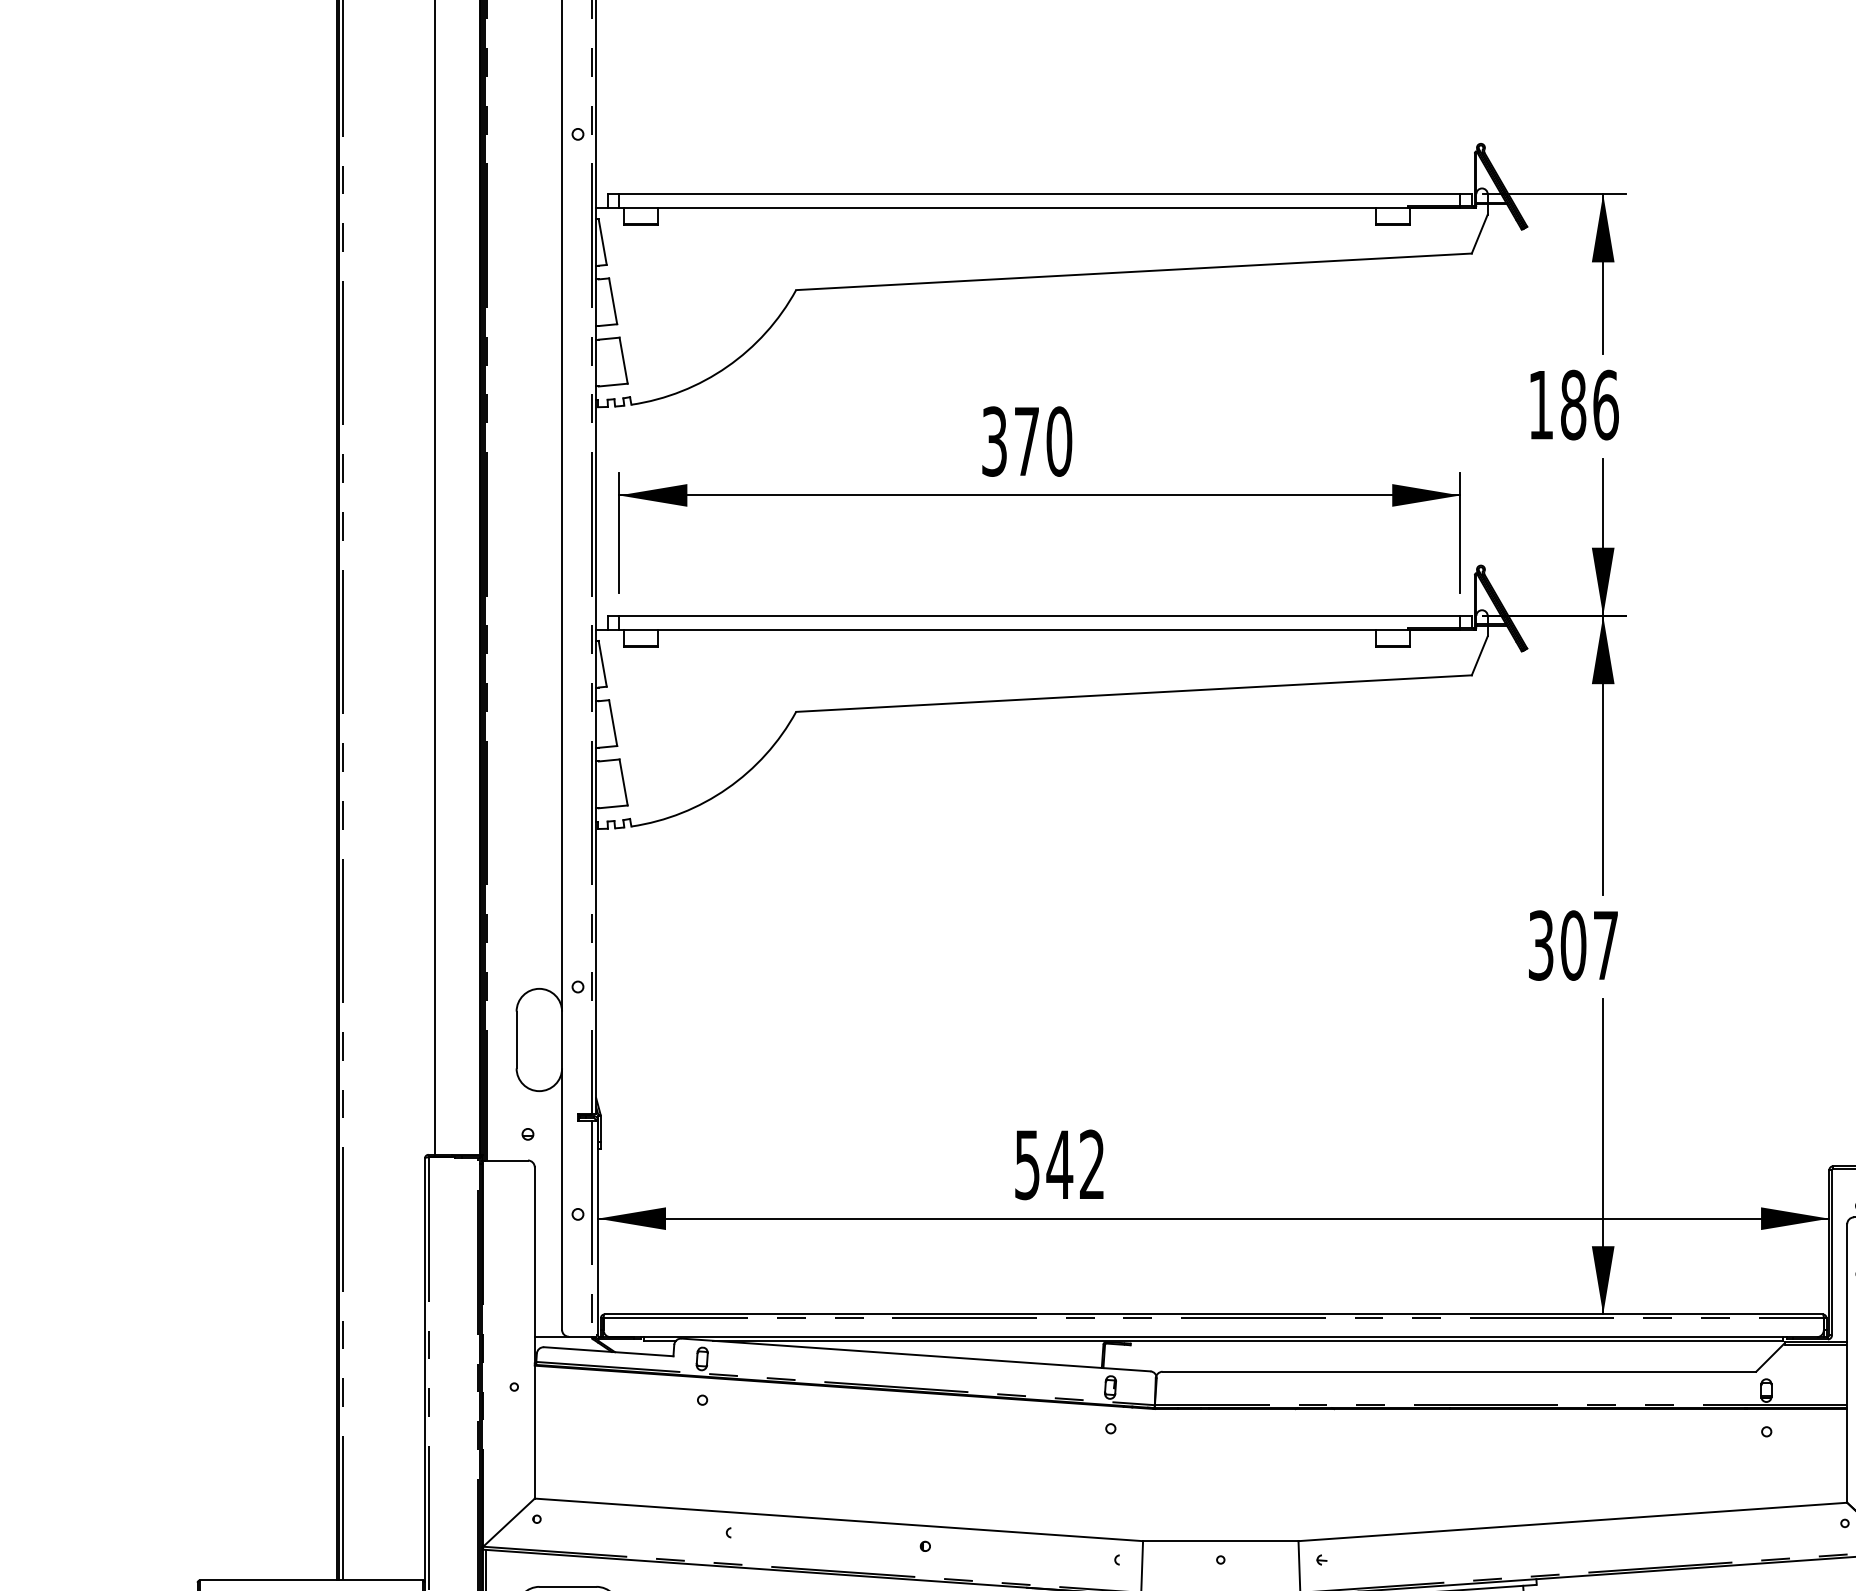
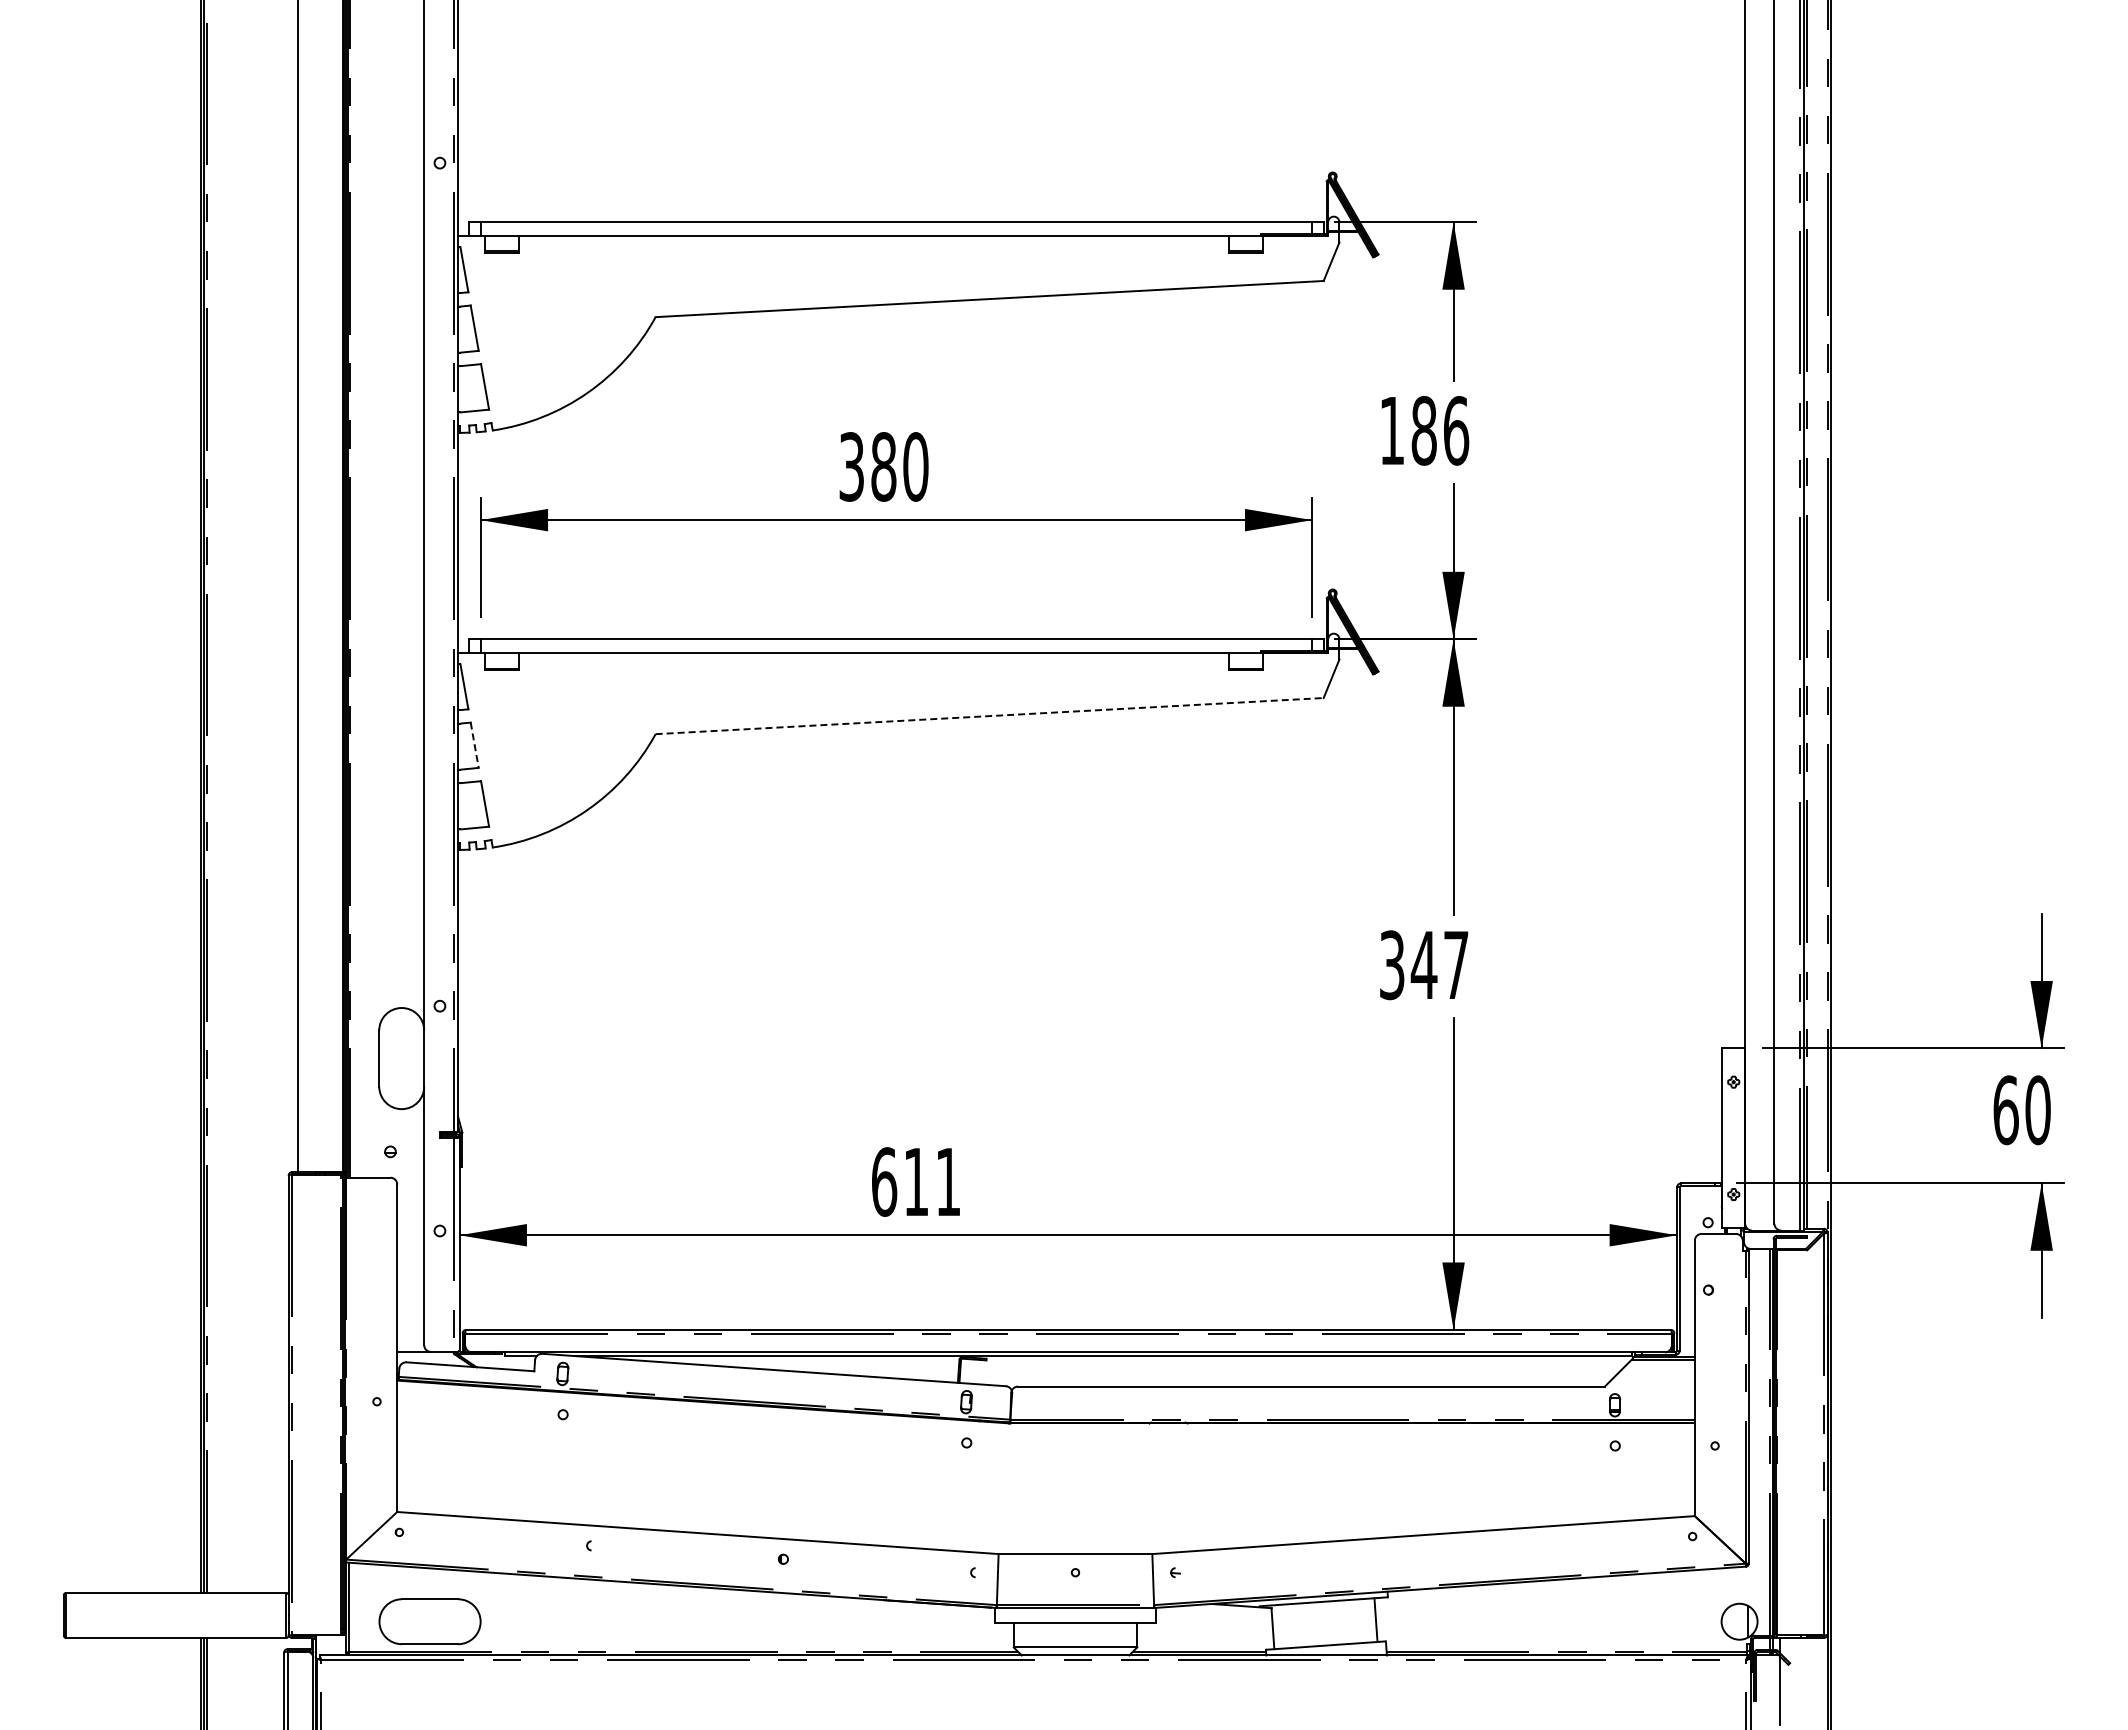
text: (1026, 441) -> (883, 466), 370 -> 380
line: (1133, 694) -> (989, 716), solid -> dashed
line: (612, 723) -> (474, 745), solid -> dashed
text: (1572, 945) -> (1423, 965), 307 -> 347
text: (1058, 1164) -> (915, 1181), 542 -> 611

